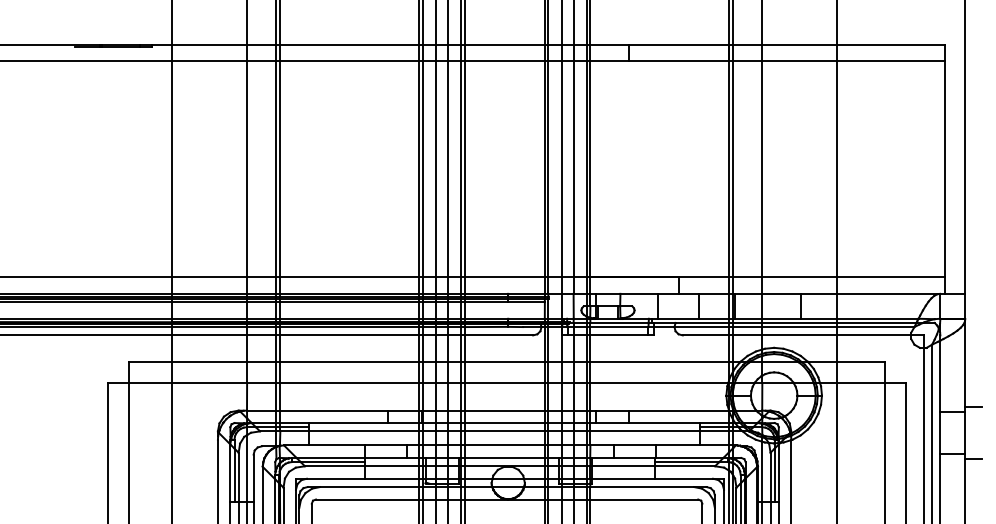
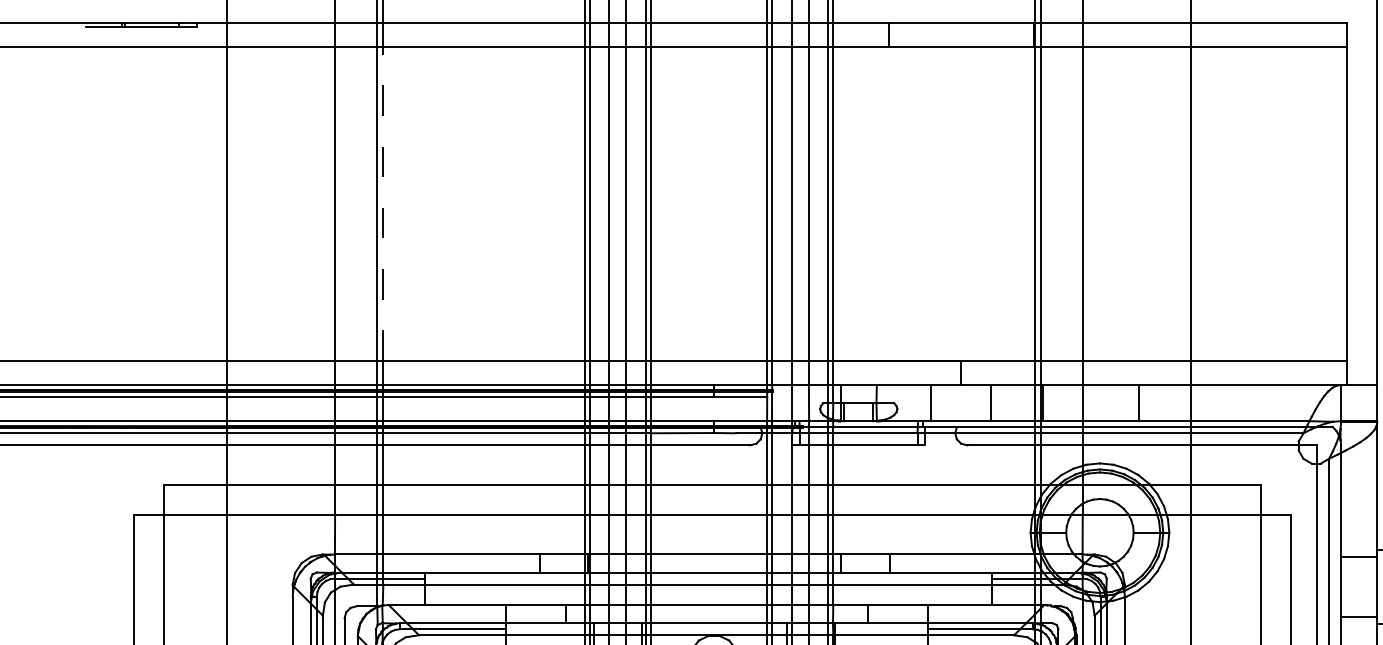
line: (280, 168) -> (383, 203), solid -> dashed

